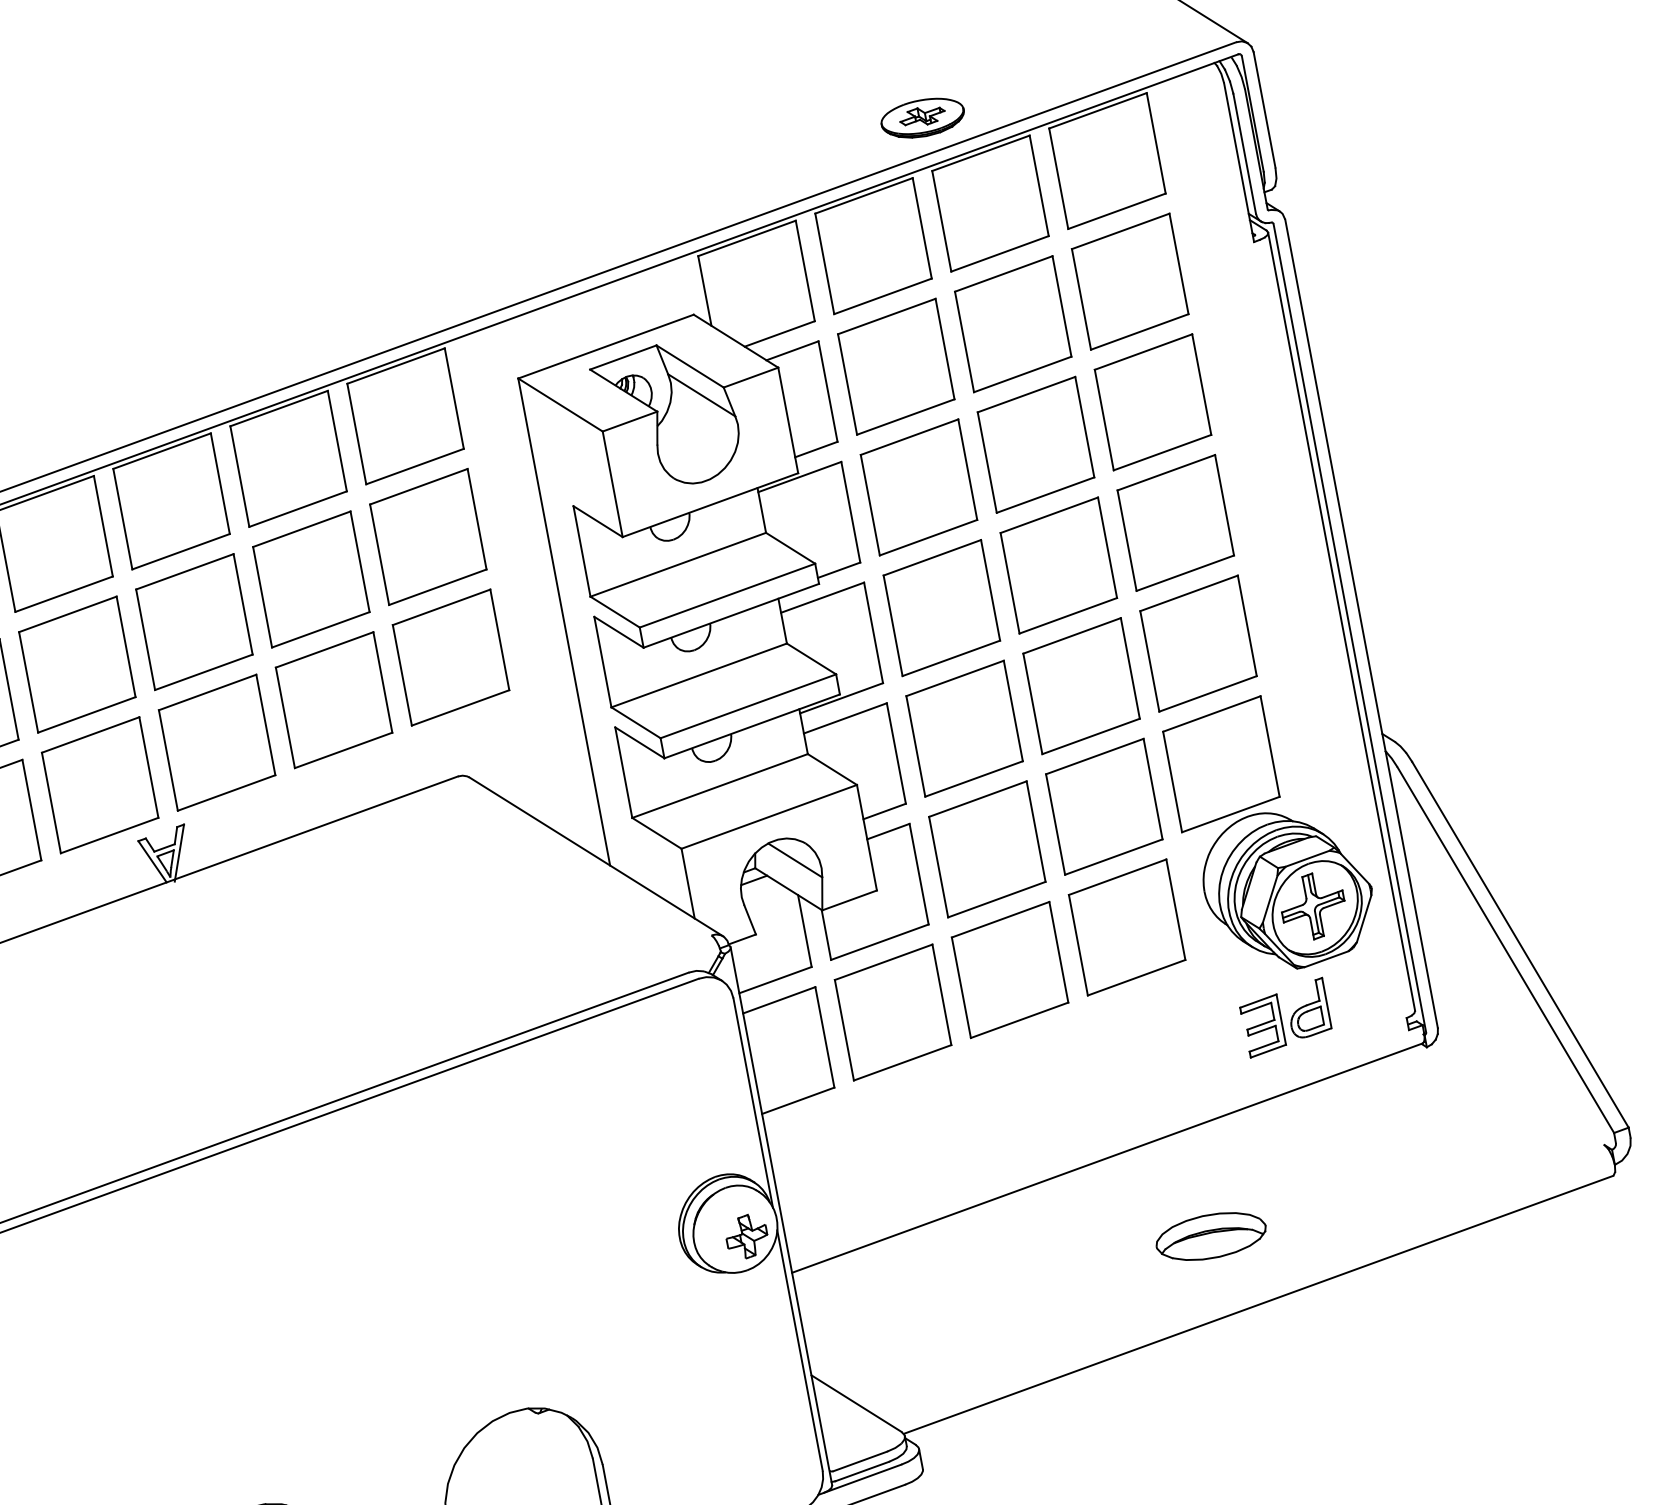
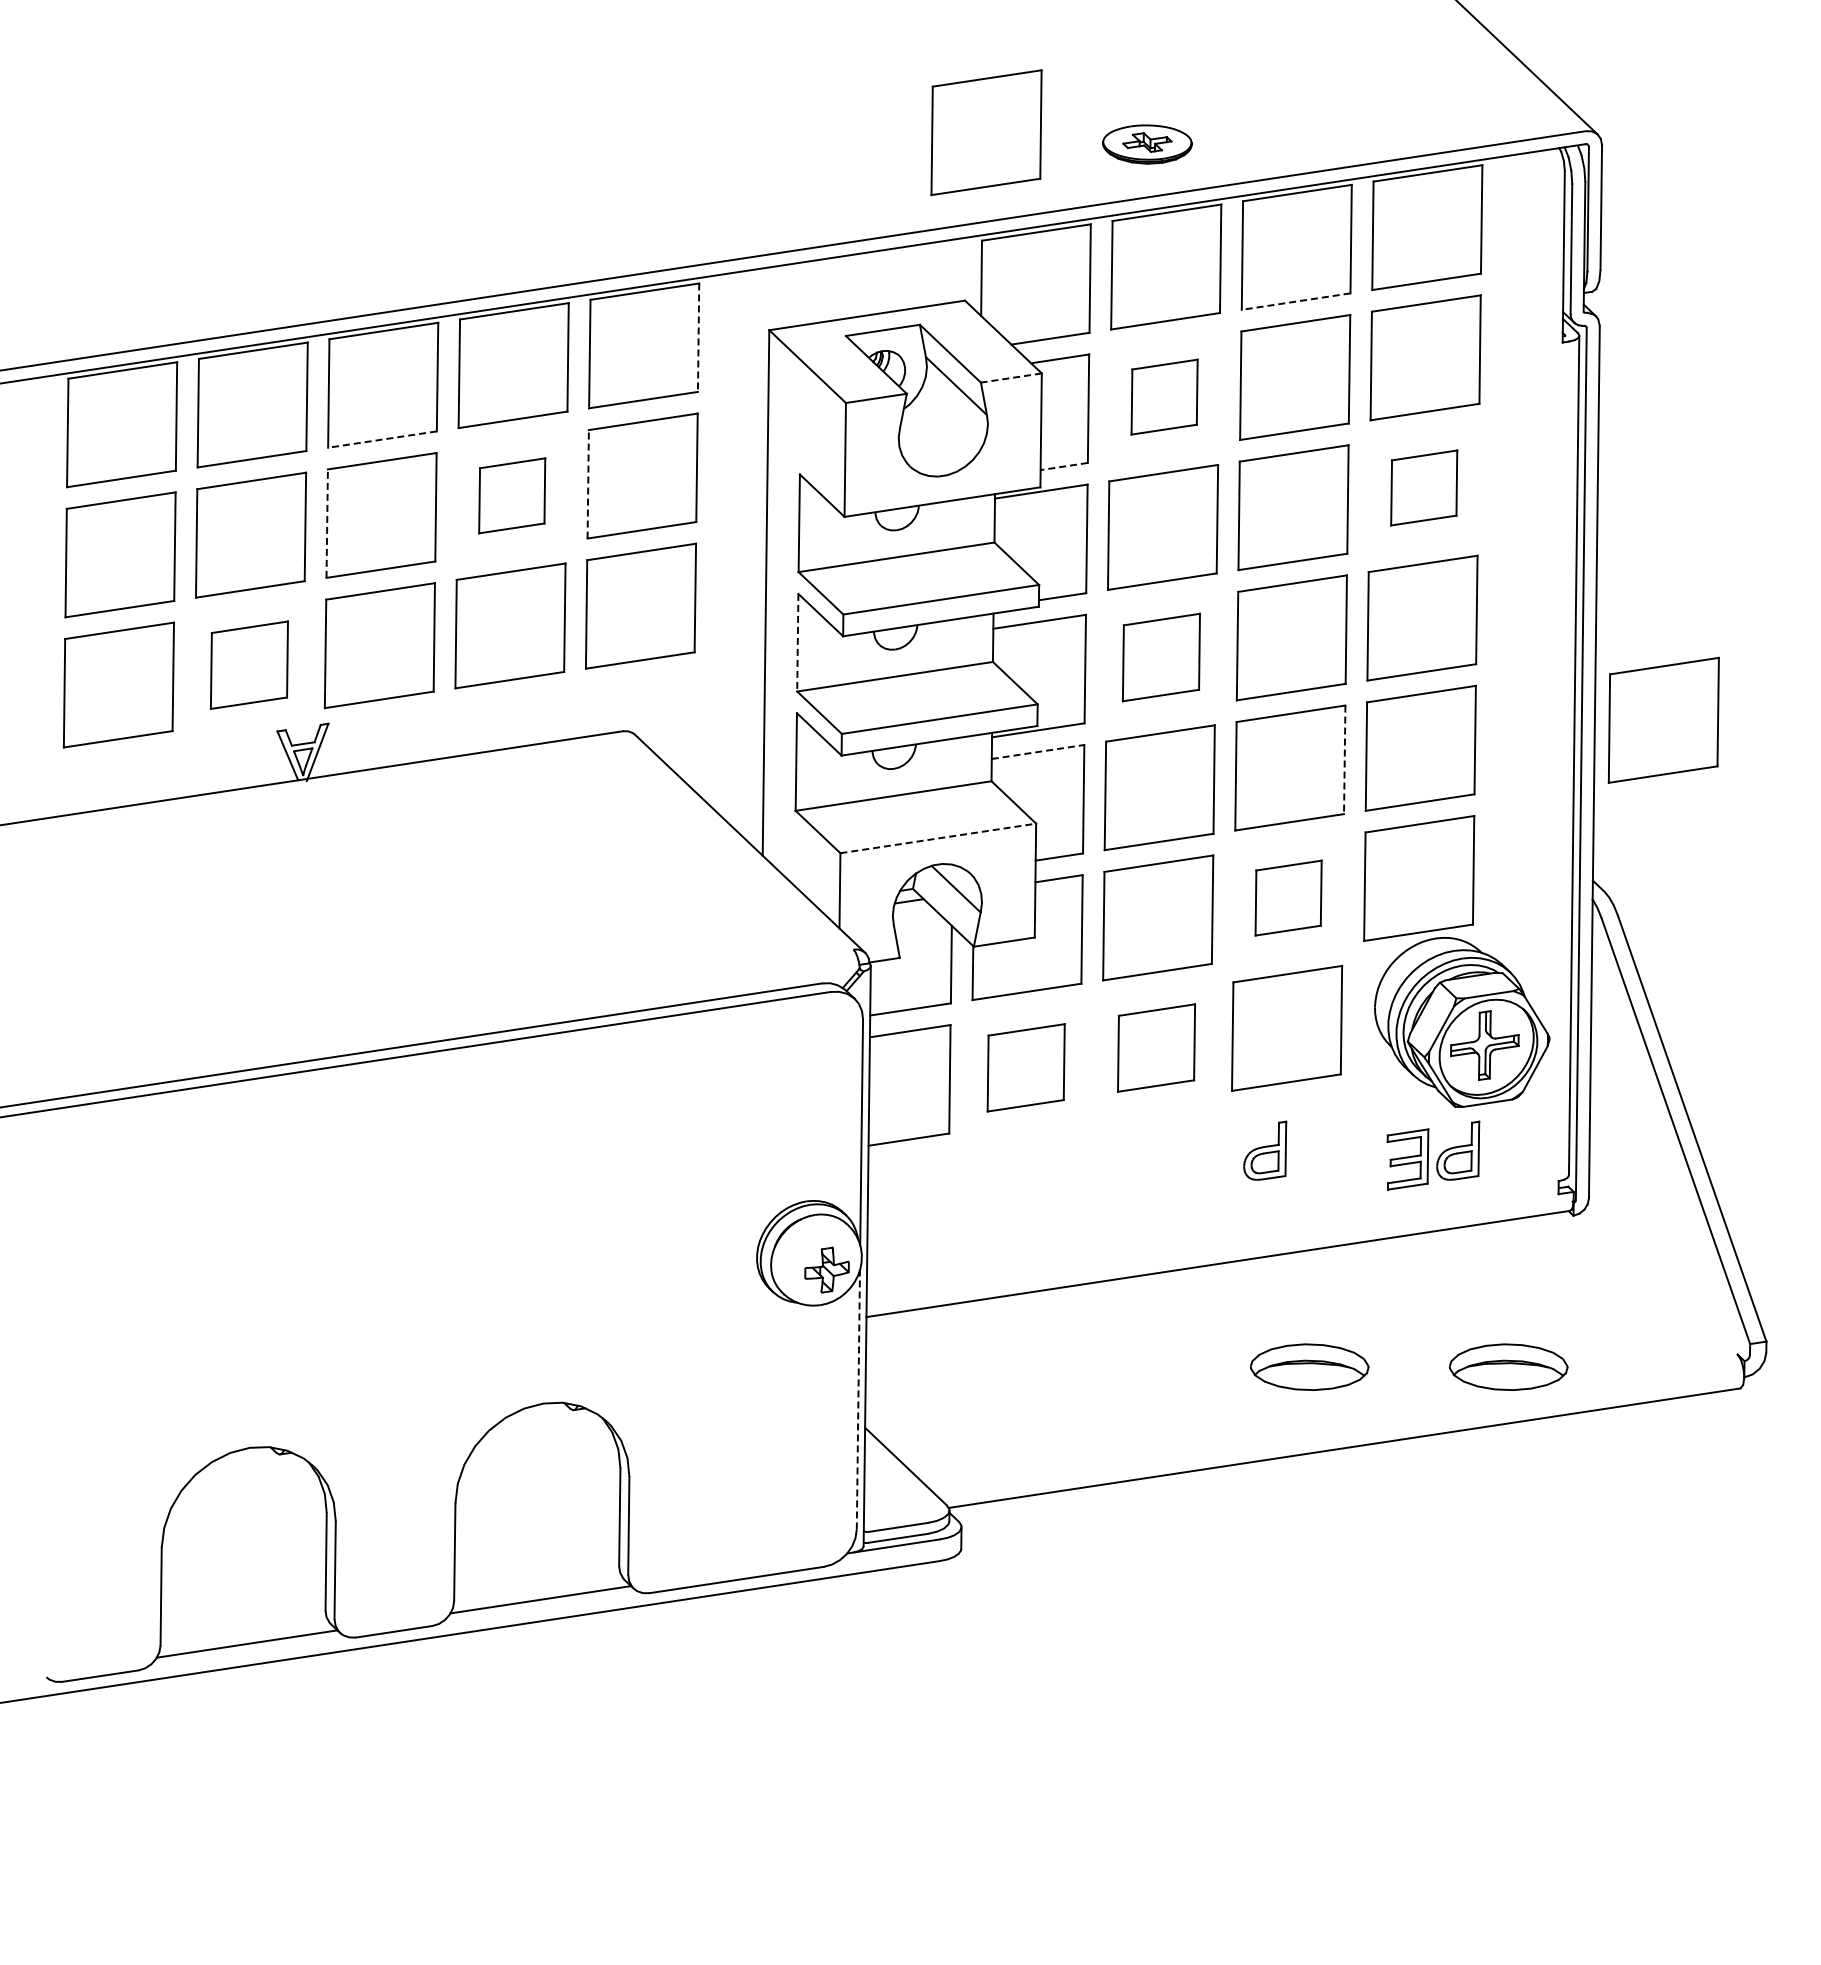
part: (922, 118) -> (1147, 144), moved
part: (682, 155) -> (986, 132), added
line: (1000, 253) -> (1296, 301), solid -> dashed
part: (896, 366) -> (1164, 396), size x0.6
line: (751, 378) -> (1011, 378), solid -> dashed
line: (454, 399) -> (698, 338), solid -> dashed
part: (1153, 401) -> (1424, 487), size x0.6
line: (816, 449) -> (1064, 466), solid -> dashed
line: (181, 551) -> (382, 439), solid -> dashed
line: (379, 553) -> (588, 483), solid -> dashed
part: (1417, 571) -> (1663, 719), added
part: (311, 579) -> (512, 495), size x0.6
part: (941, 607) -> (1161, 657), size x0.7
line: (145, 639) -> (327, 523), solid -> dashed
line: (602, 661) -> (797, 642), solid -> dashed
line: (1130, 669) -> (1344, 760), solid -> dashed
line: (845, 718) -> (1038, 752), solid -> dashed
part: (100, 784) -> (249, 664), size x0.7
part: (1104, 806) -> (1288, 897), size x0.6
line: (769, 816) -> (938, 838), solid -> dashed
part: (1009, 969) -> (1156, 1047), size x0.7
part: (893, 1012) -> (1026, 1067), size x0.7
part: (1129, 1044) -> (1265, 1150), added
part: (1394, 1198) -> (1508, 1366), added
line: (800, 1350) -> (858, 1399), solid -> dashed

